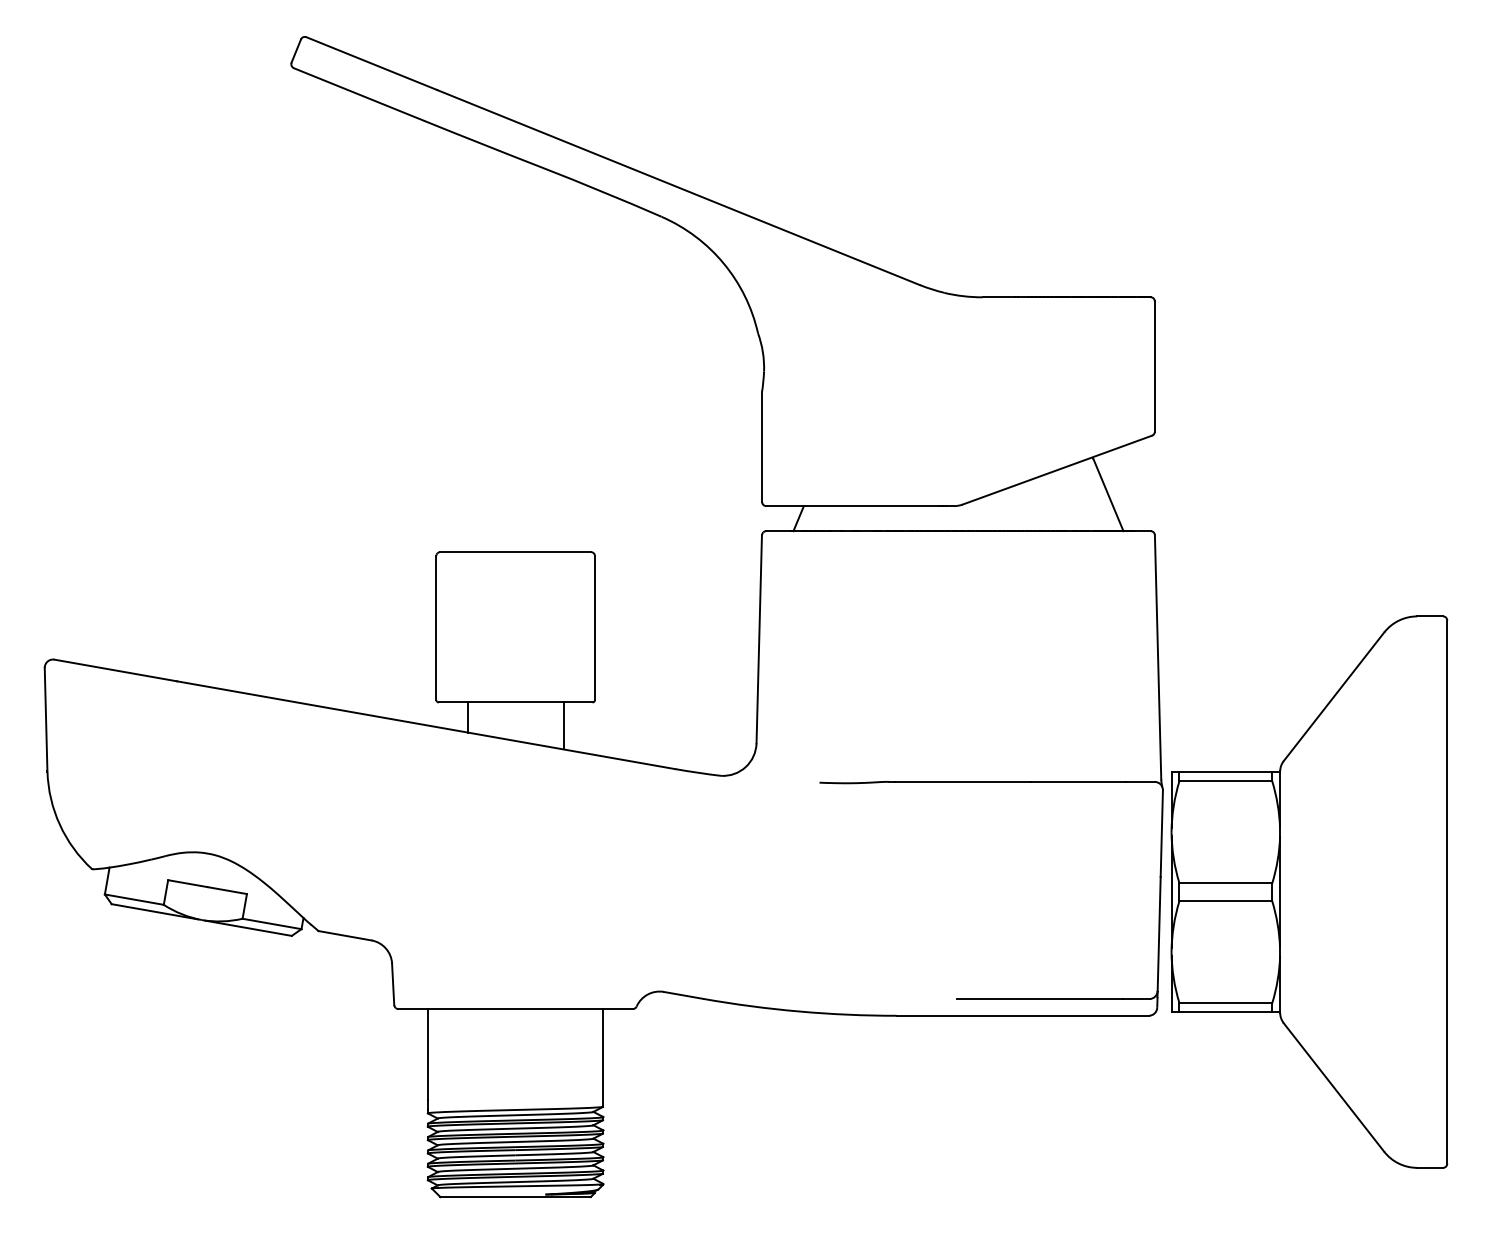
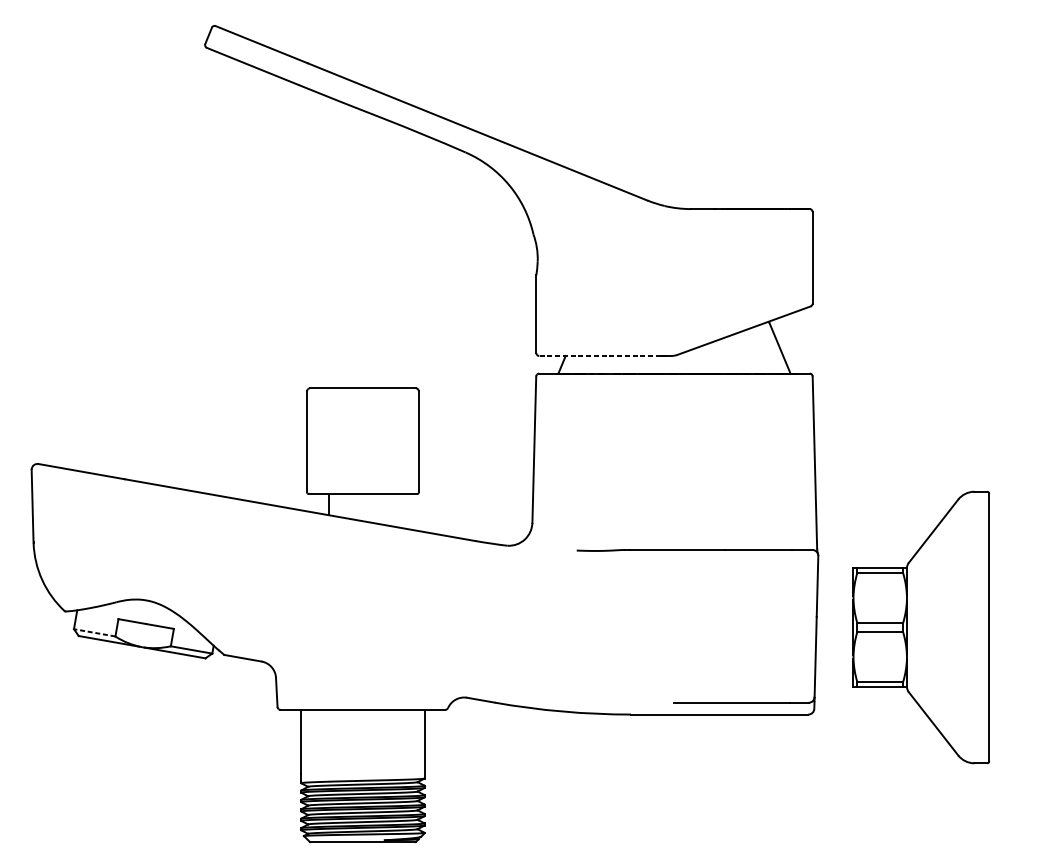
line: (852, 506) -> (599, 356), solid -> dashed
line: (563, 725) -> (396, 510), removed
part: (1309, 891) -> (921, 627), size x0.7
line: (134, 899) -> (94, 632), solid -> dashed

